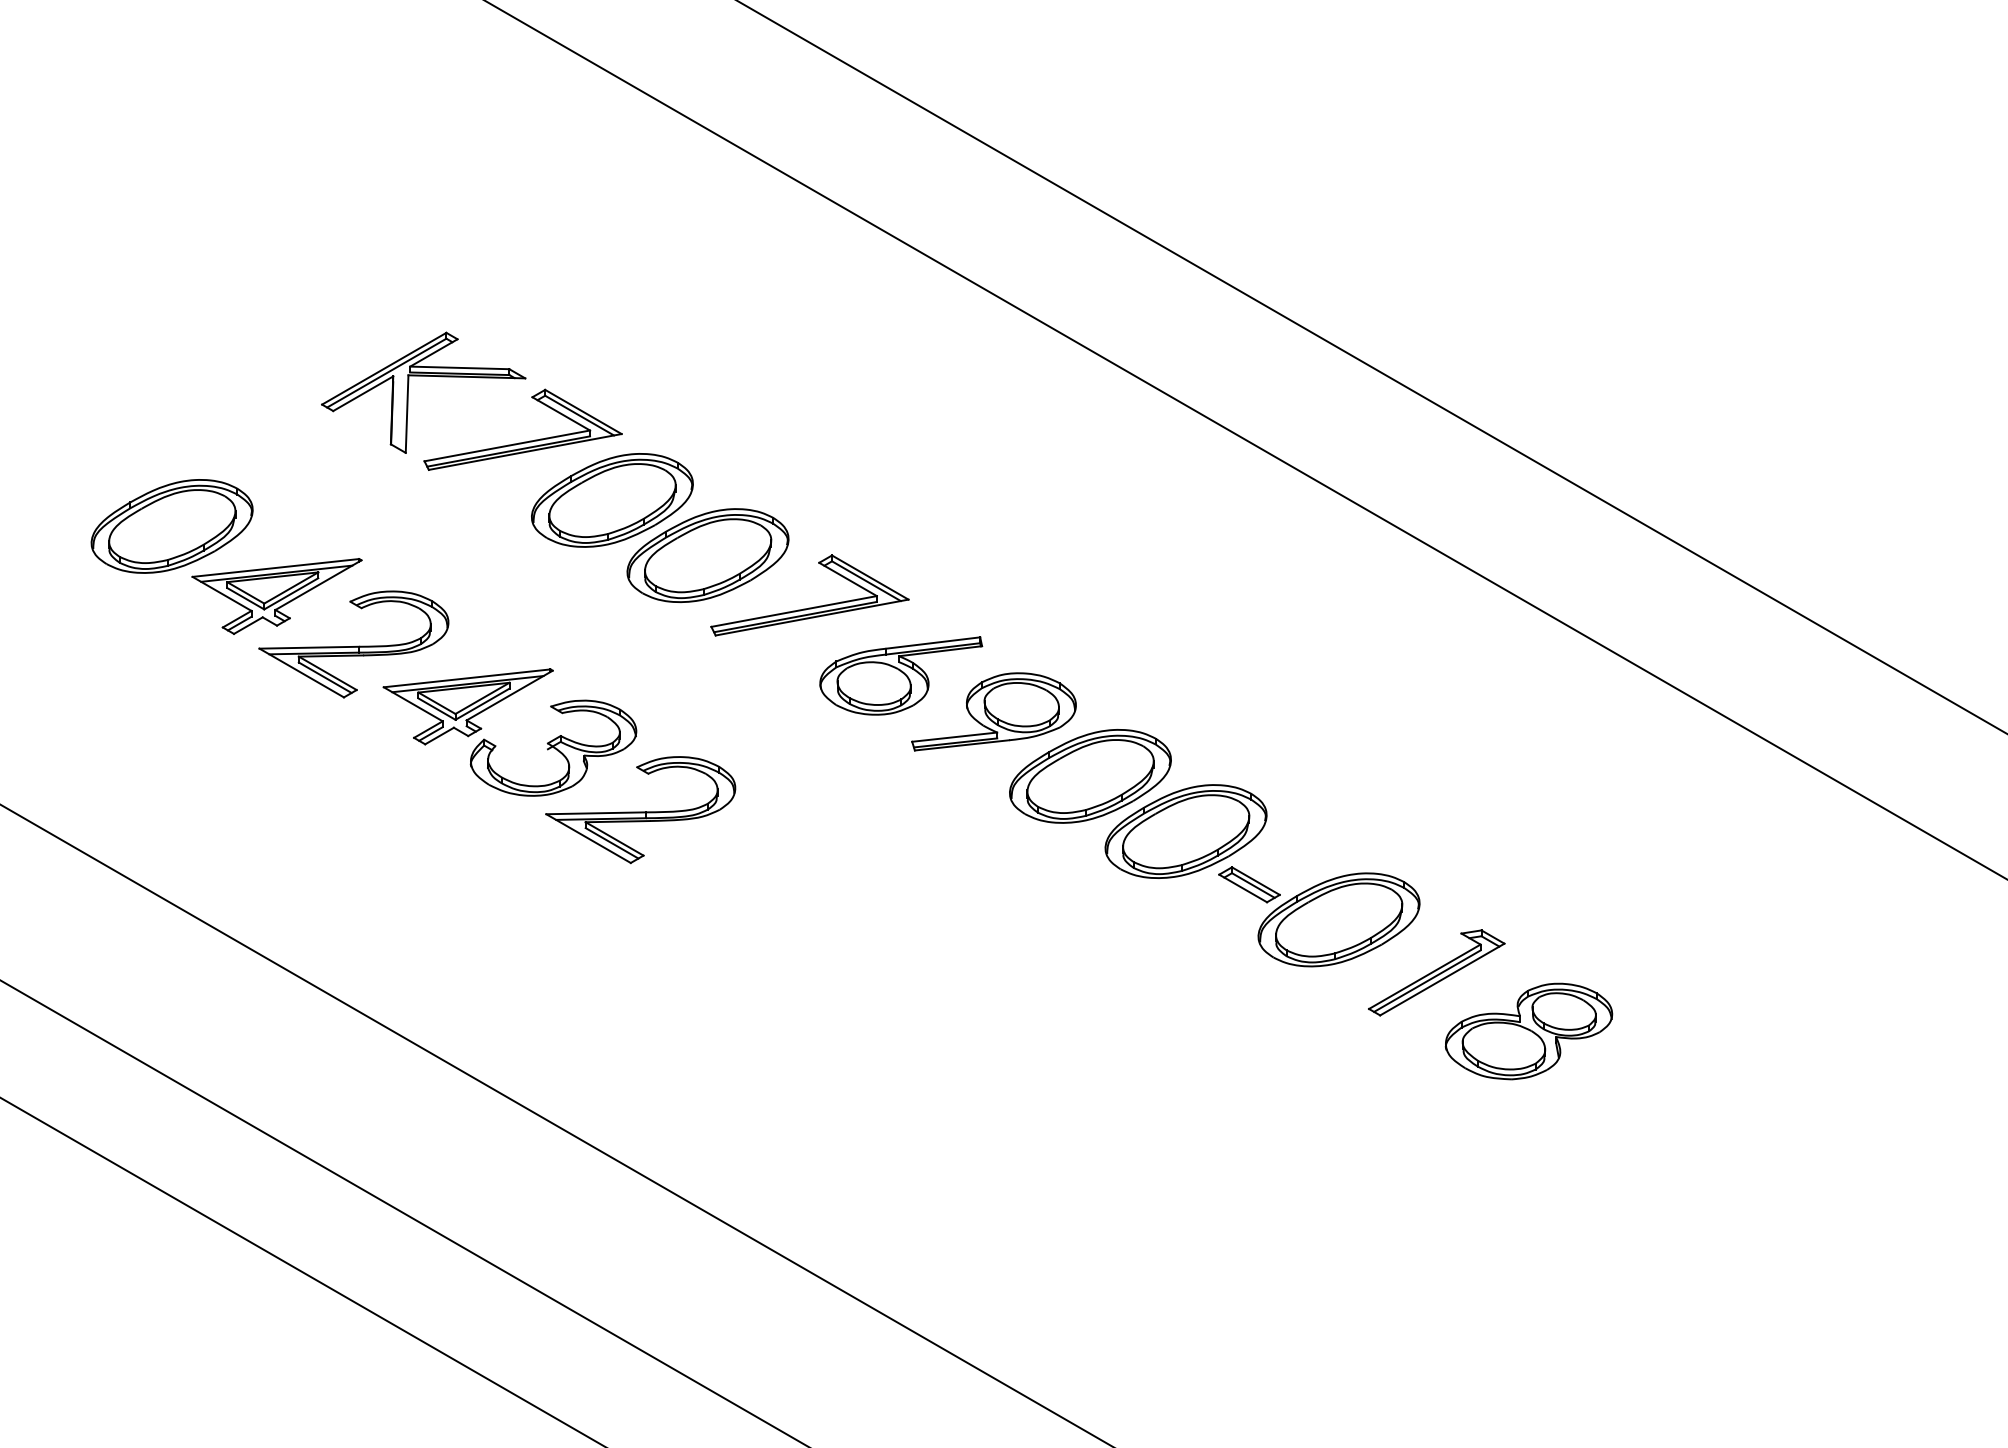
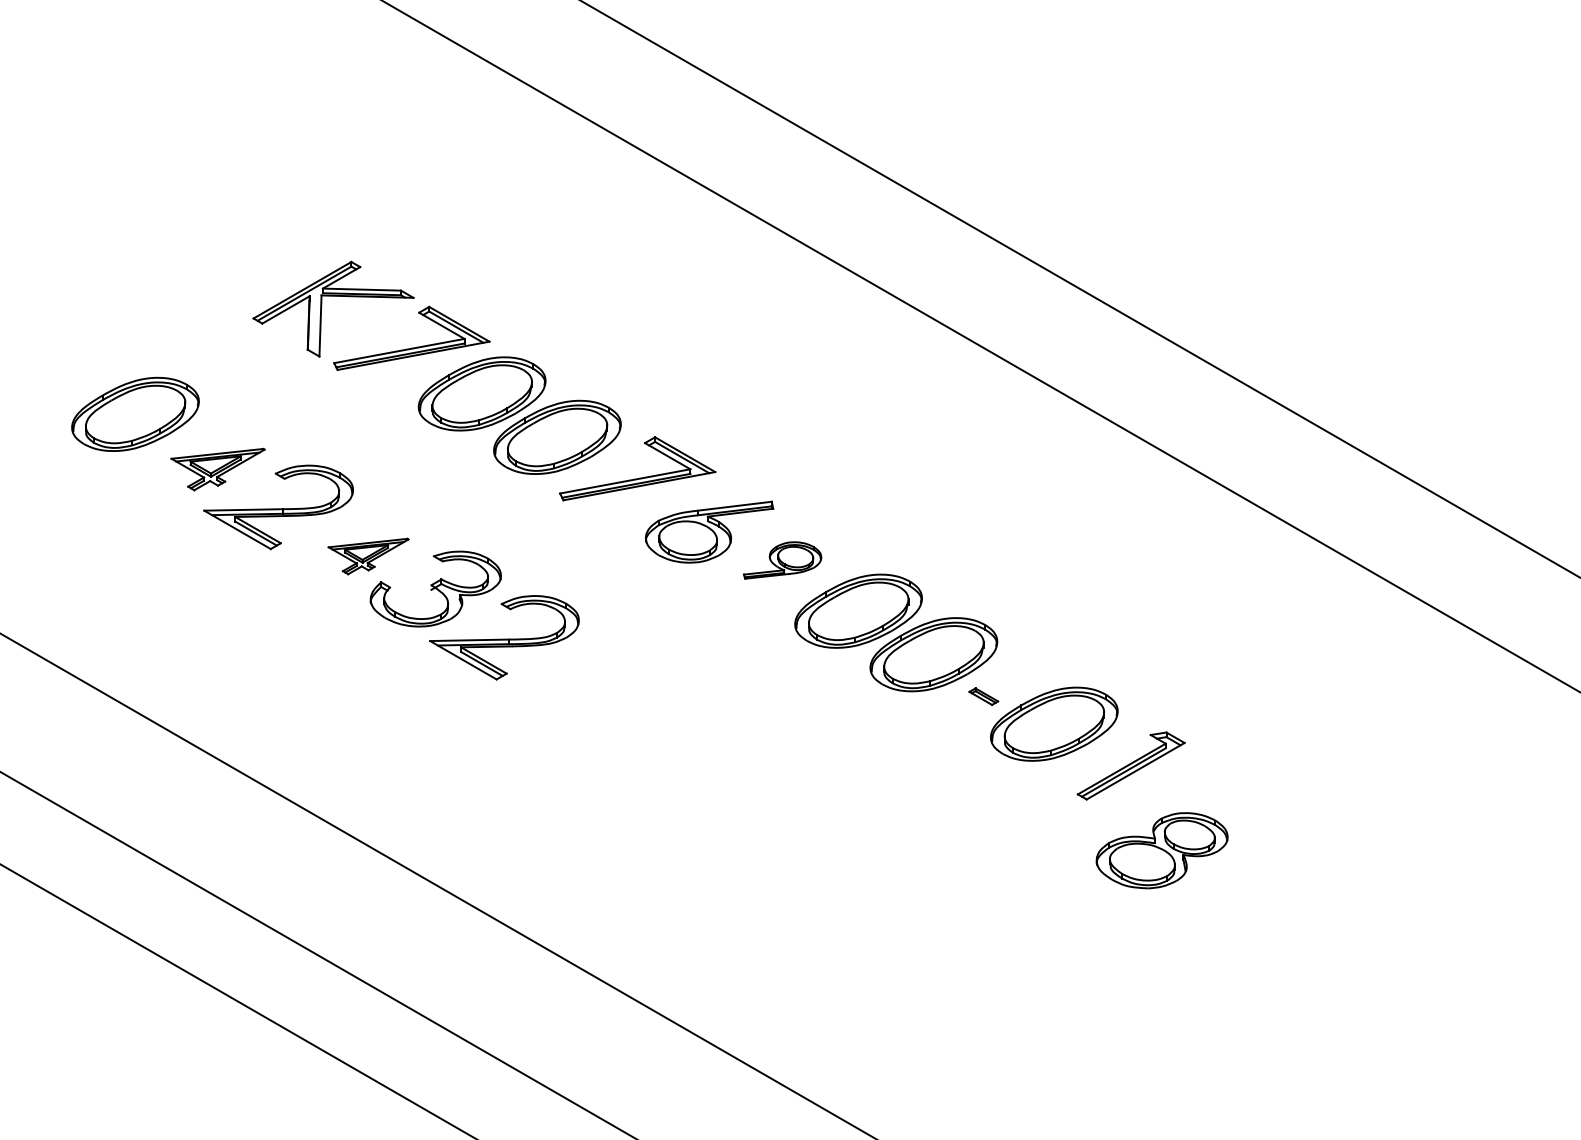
part: (276, 596) -> (217, 469), size x0.7
part: (467, 706) -> (368, 556), size x0.6
part: (993, 711) -> (782, 560), size x0.6
part: (1249, 884) -> (983, 696), size x0.6
part: (1528, 1031) -> (1161, 850), moved

